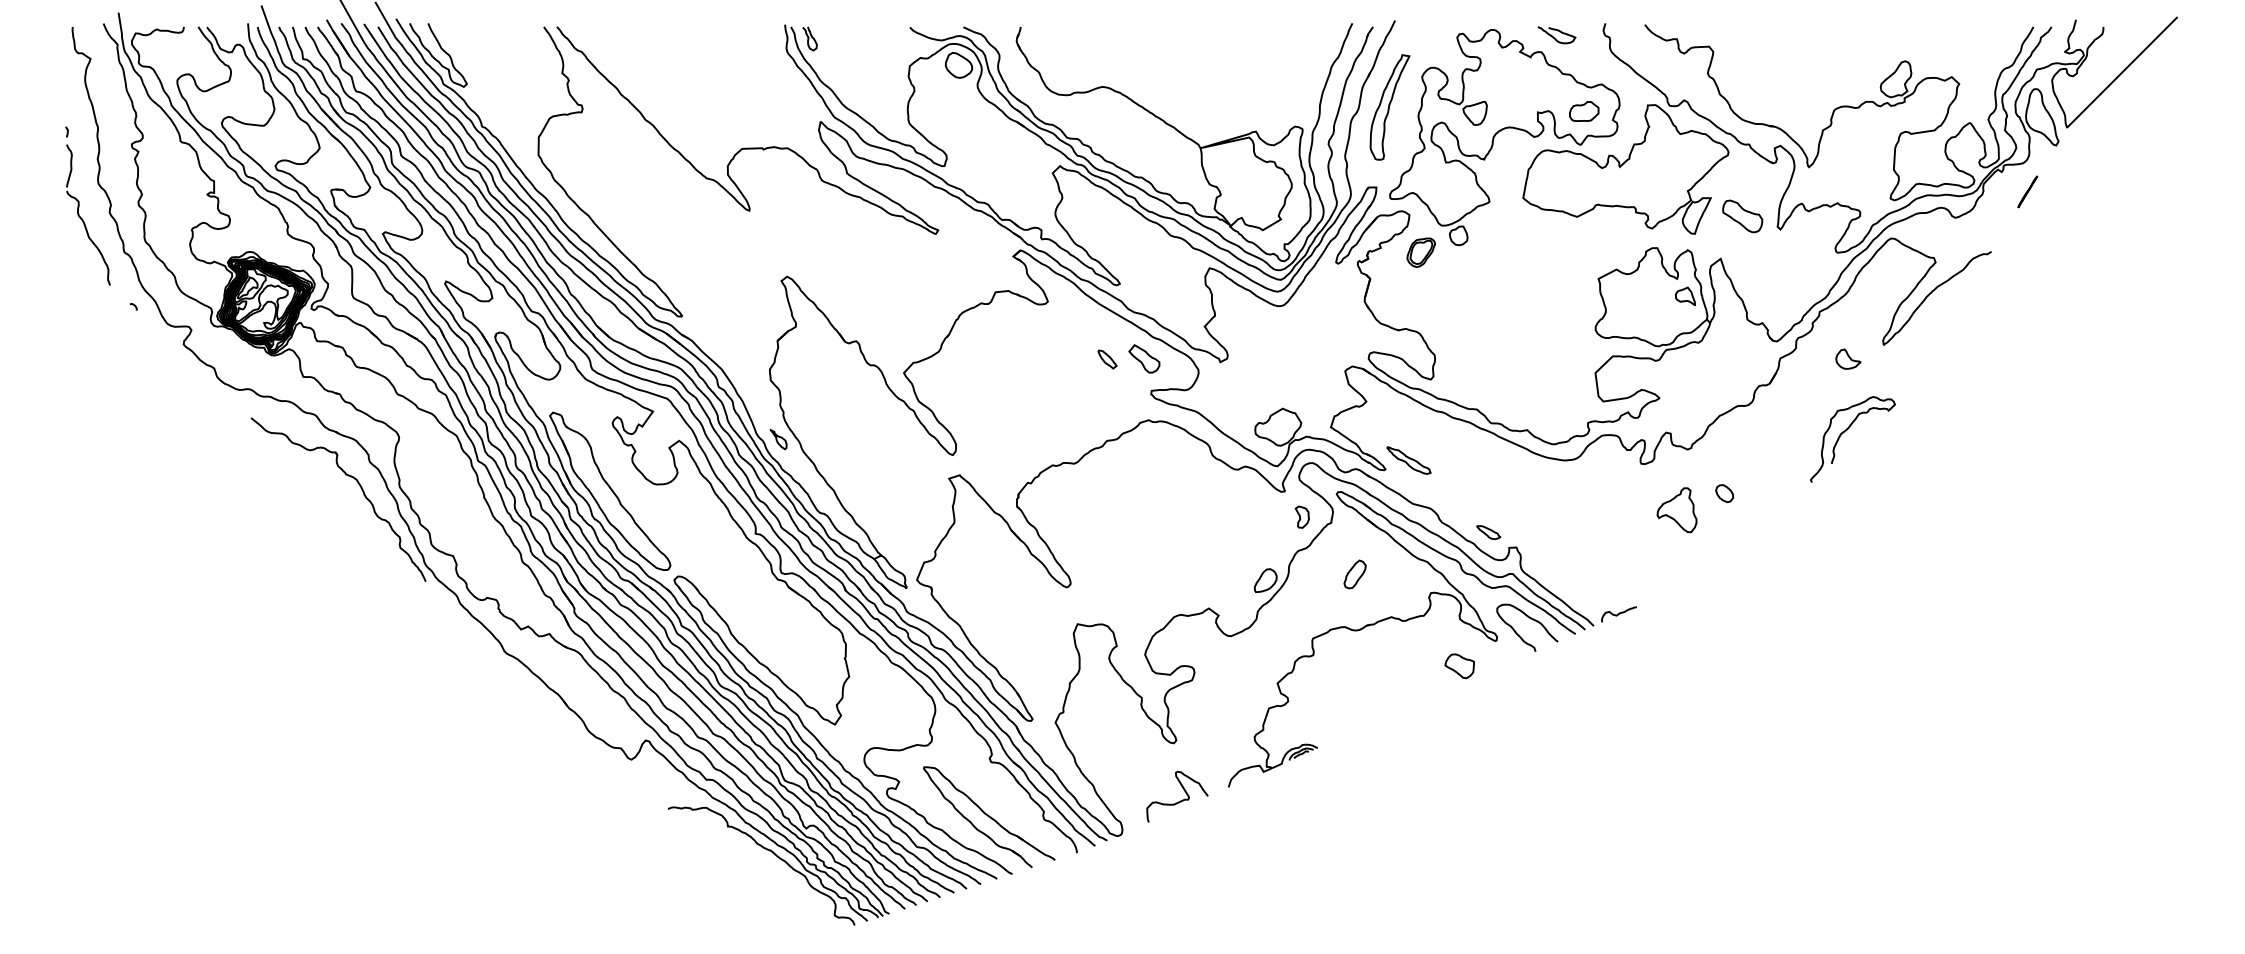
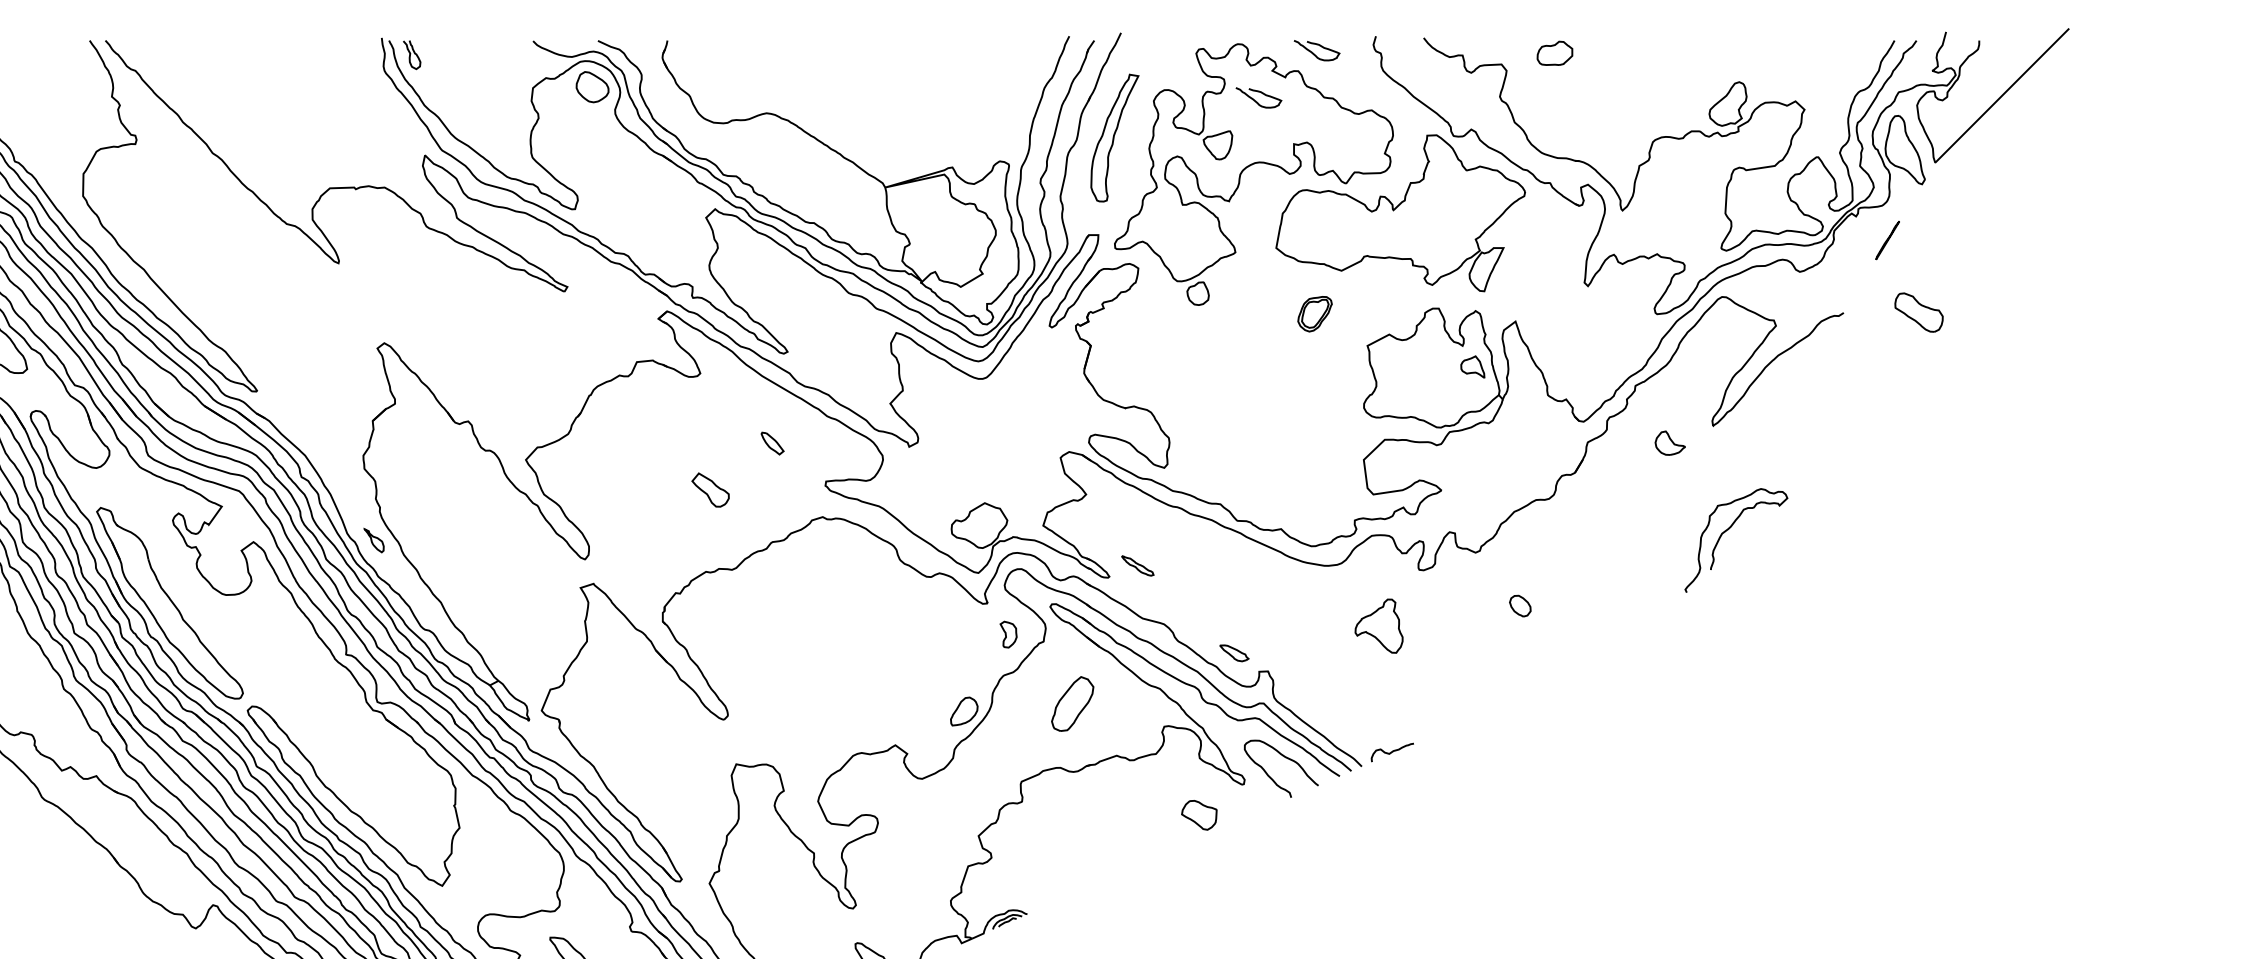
curve: (1506, 76) -> (1256, 100), added
part: (1584, 111) -> (1555, 53), moved
part: (1742, 216) -> (1918, 312), moved
part: (1420, 252) -> (1314, 313), moved
part: (1144, 358) -> (710, 489), moved
curve: (1846, 431) -> (1728, 530), moved
part: (1408, 460) -> (1137, 565), size x0.6
part: (1676, 510) -> (1378, 626), moved
part: (1354, 574) -> (1071, 704), size x1.6

